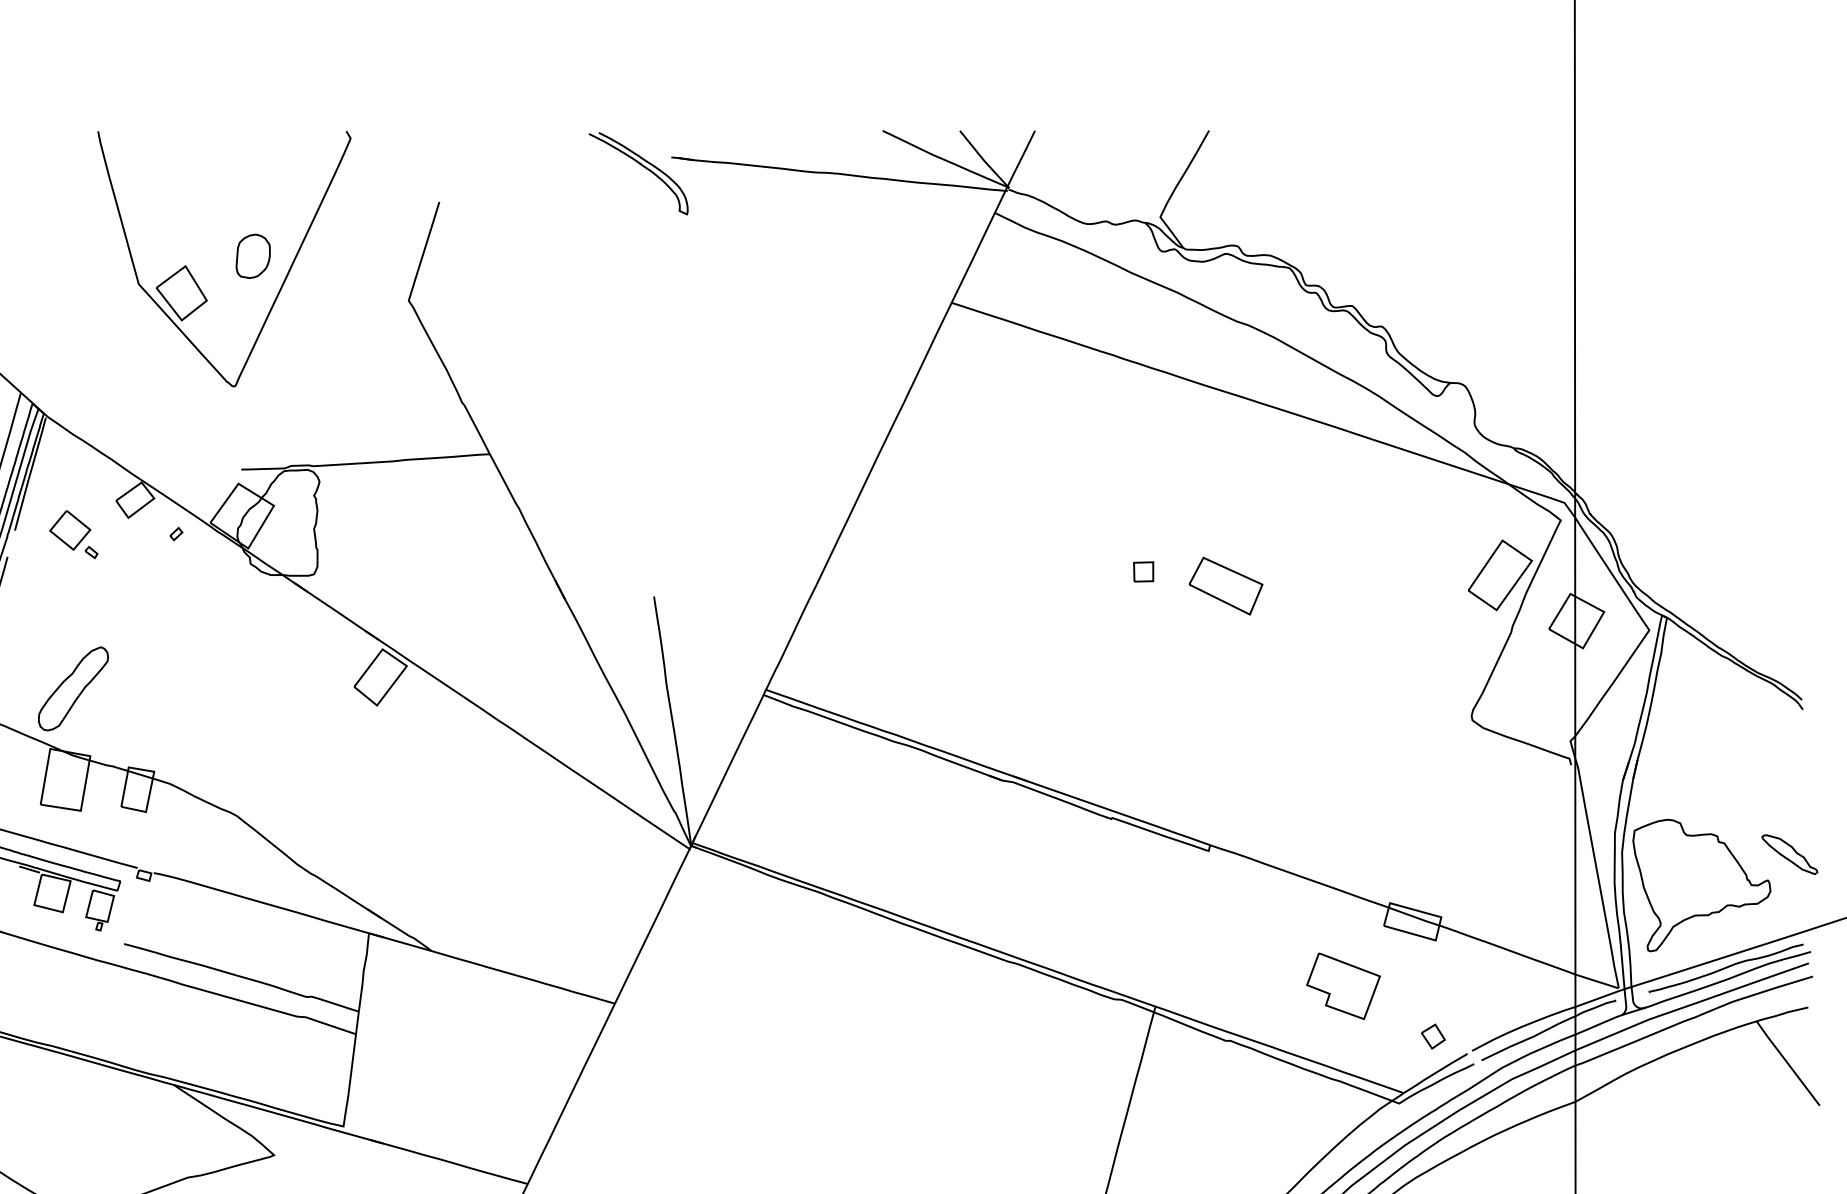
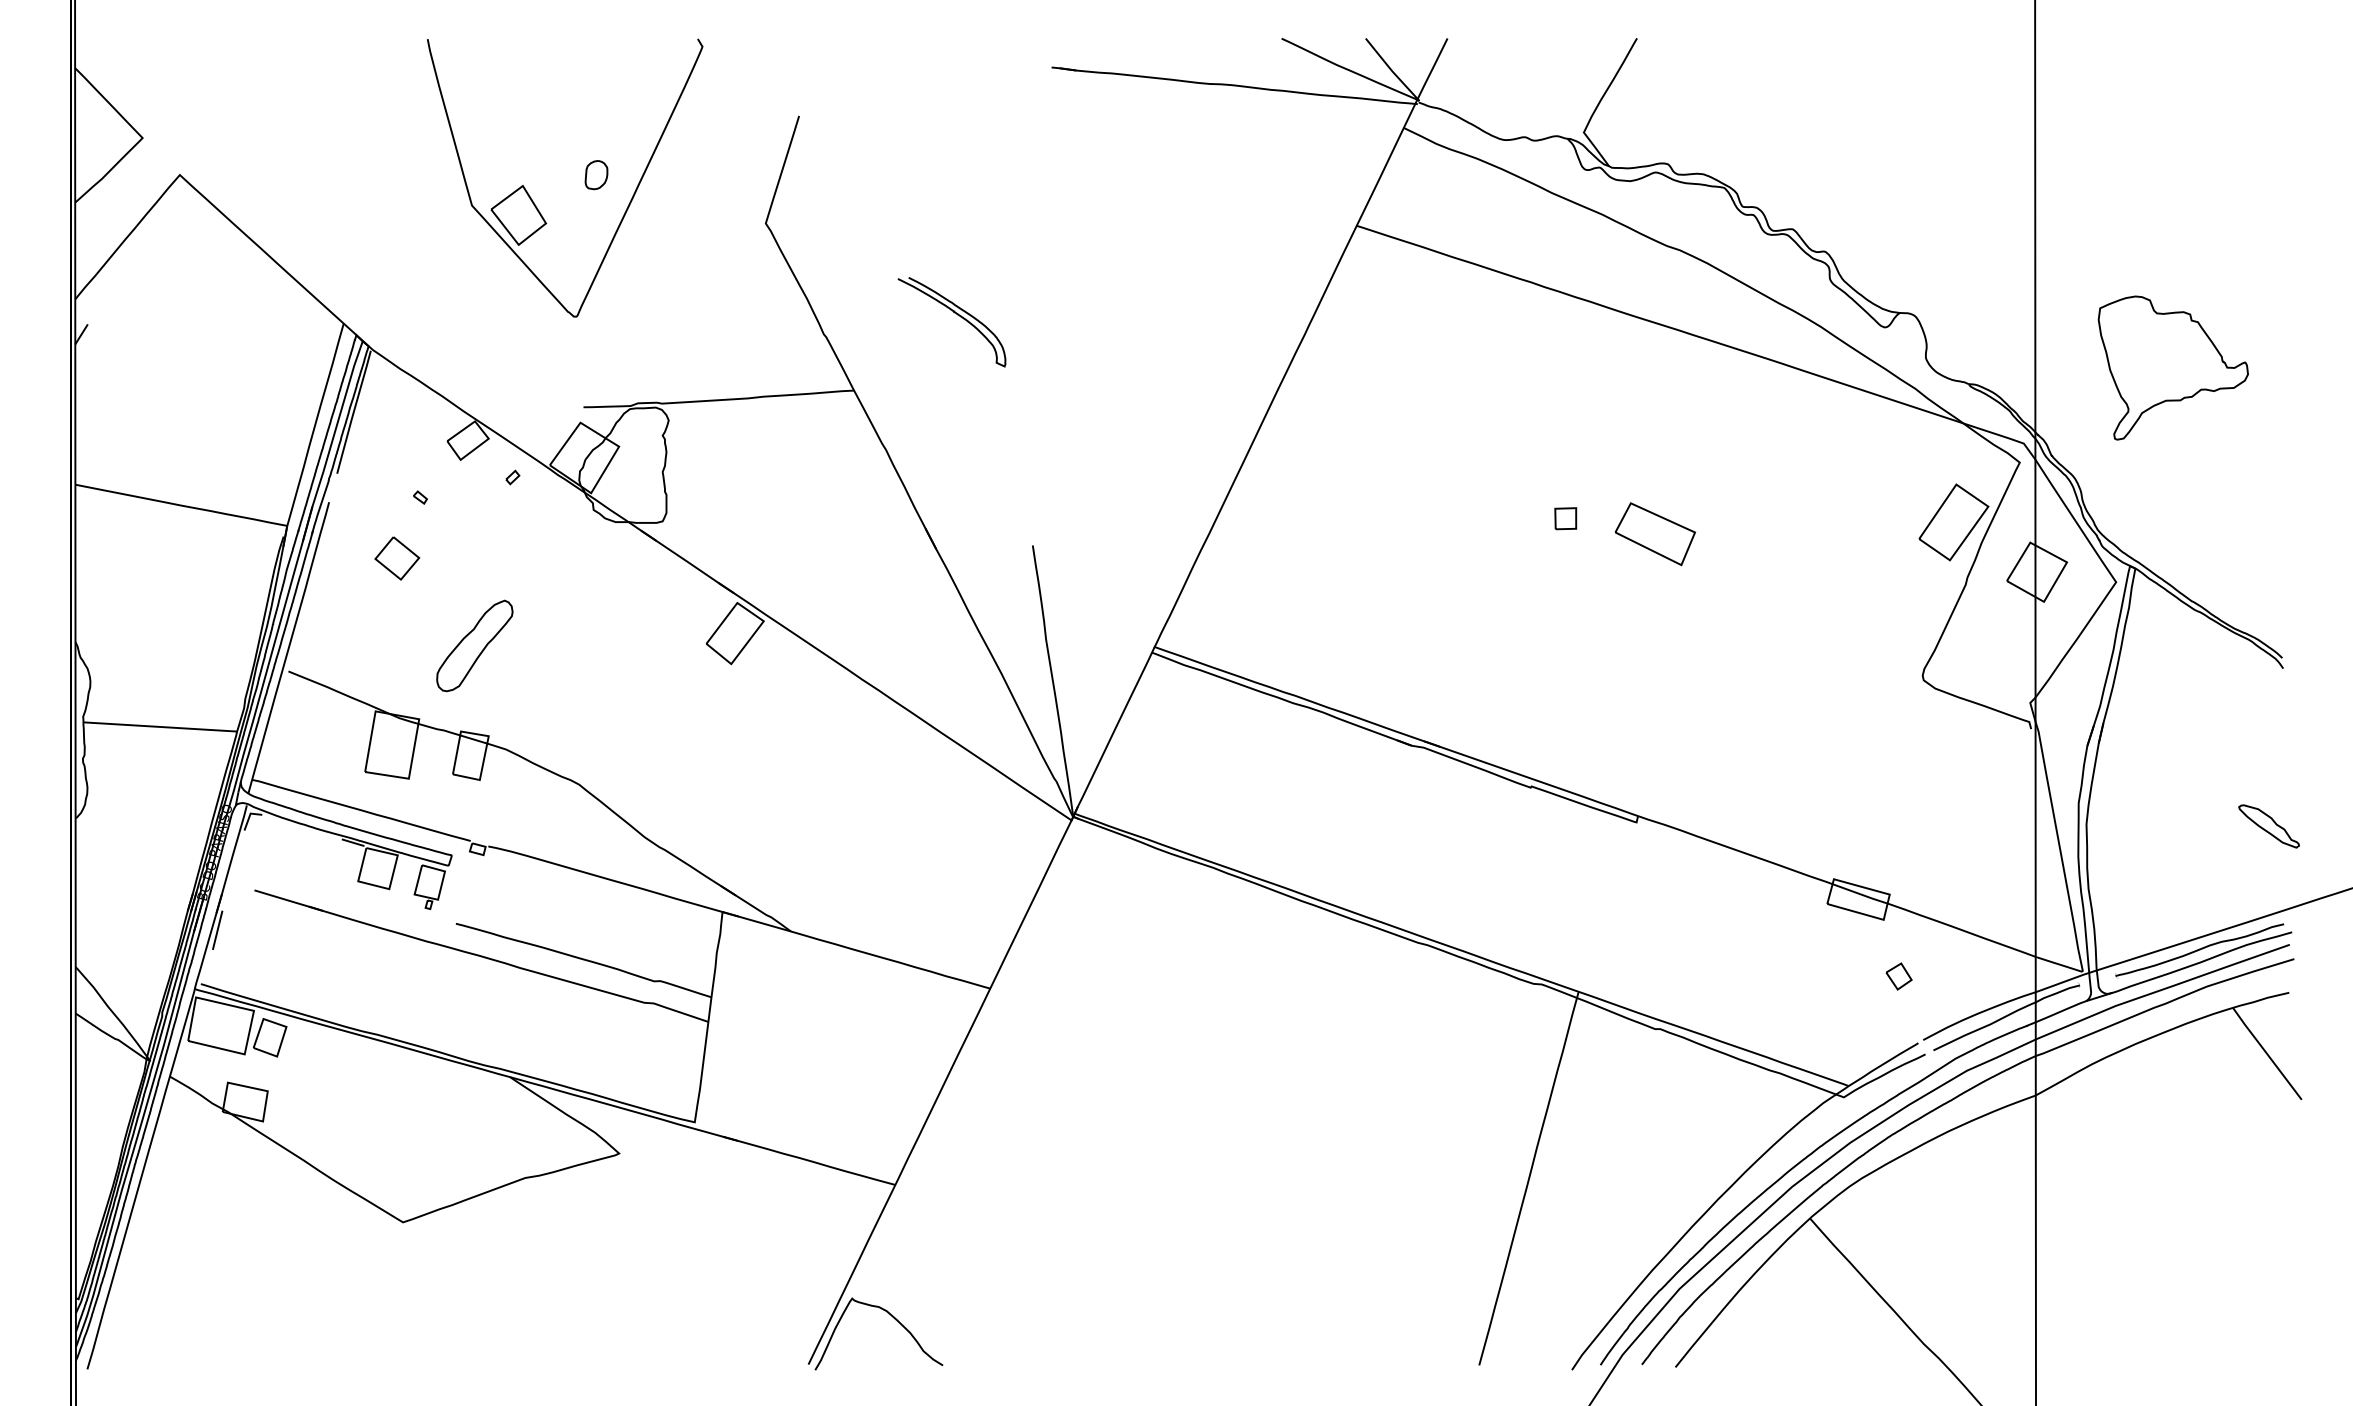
curve: (643, 167) -> (957, 315), moved
part: (253, 255) -> (596, 174), size x0.6
part: (70, 530) -> (397, 558), moved
part: (73, 688) -> (474, 645), moved
part: (1701, 885) -> (2172, 367), moved
part: (1342, 986) -> (1782, 969), removed
part: (1432, 1036) -> (1898, 976), moved

